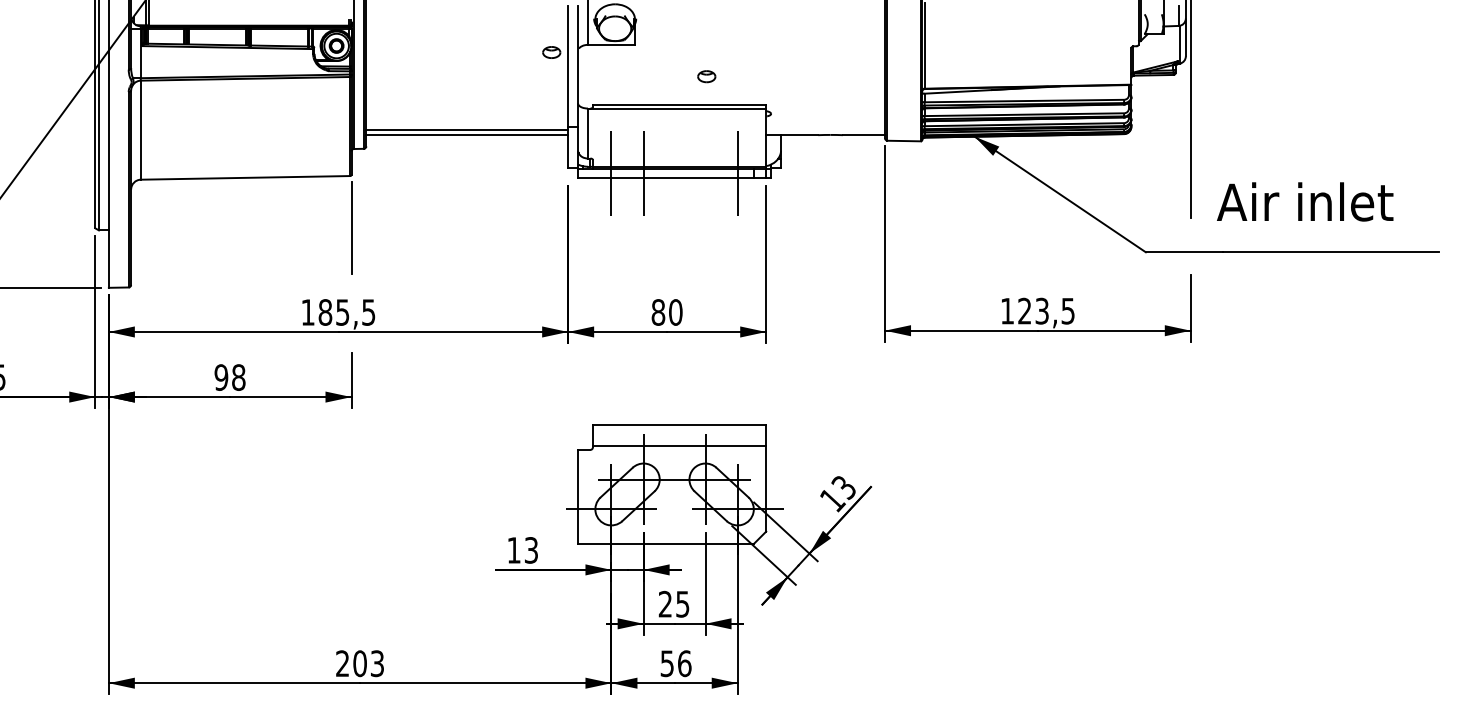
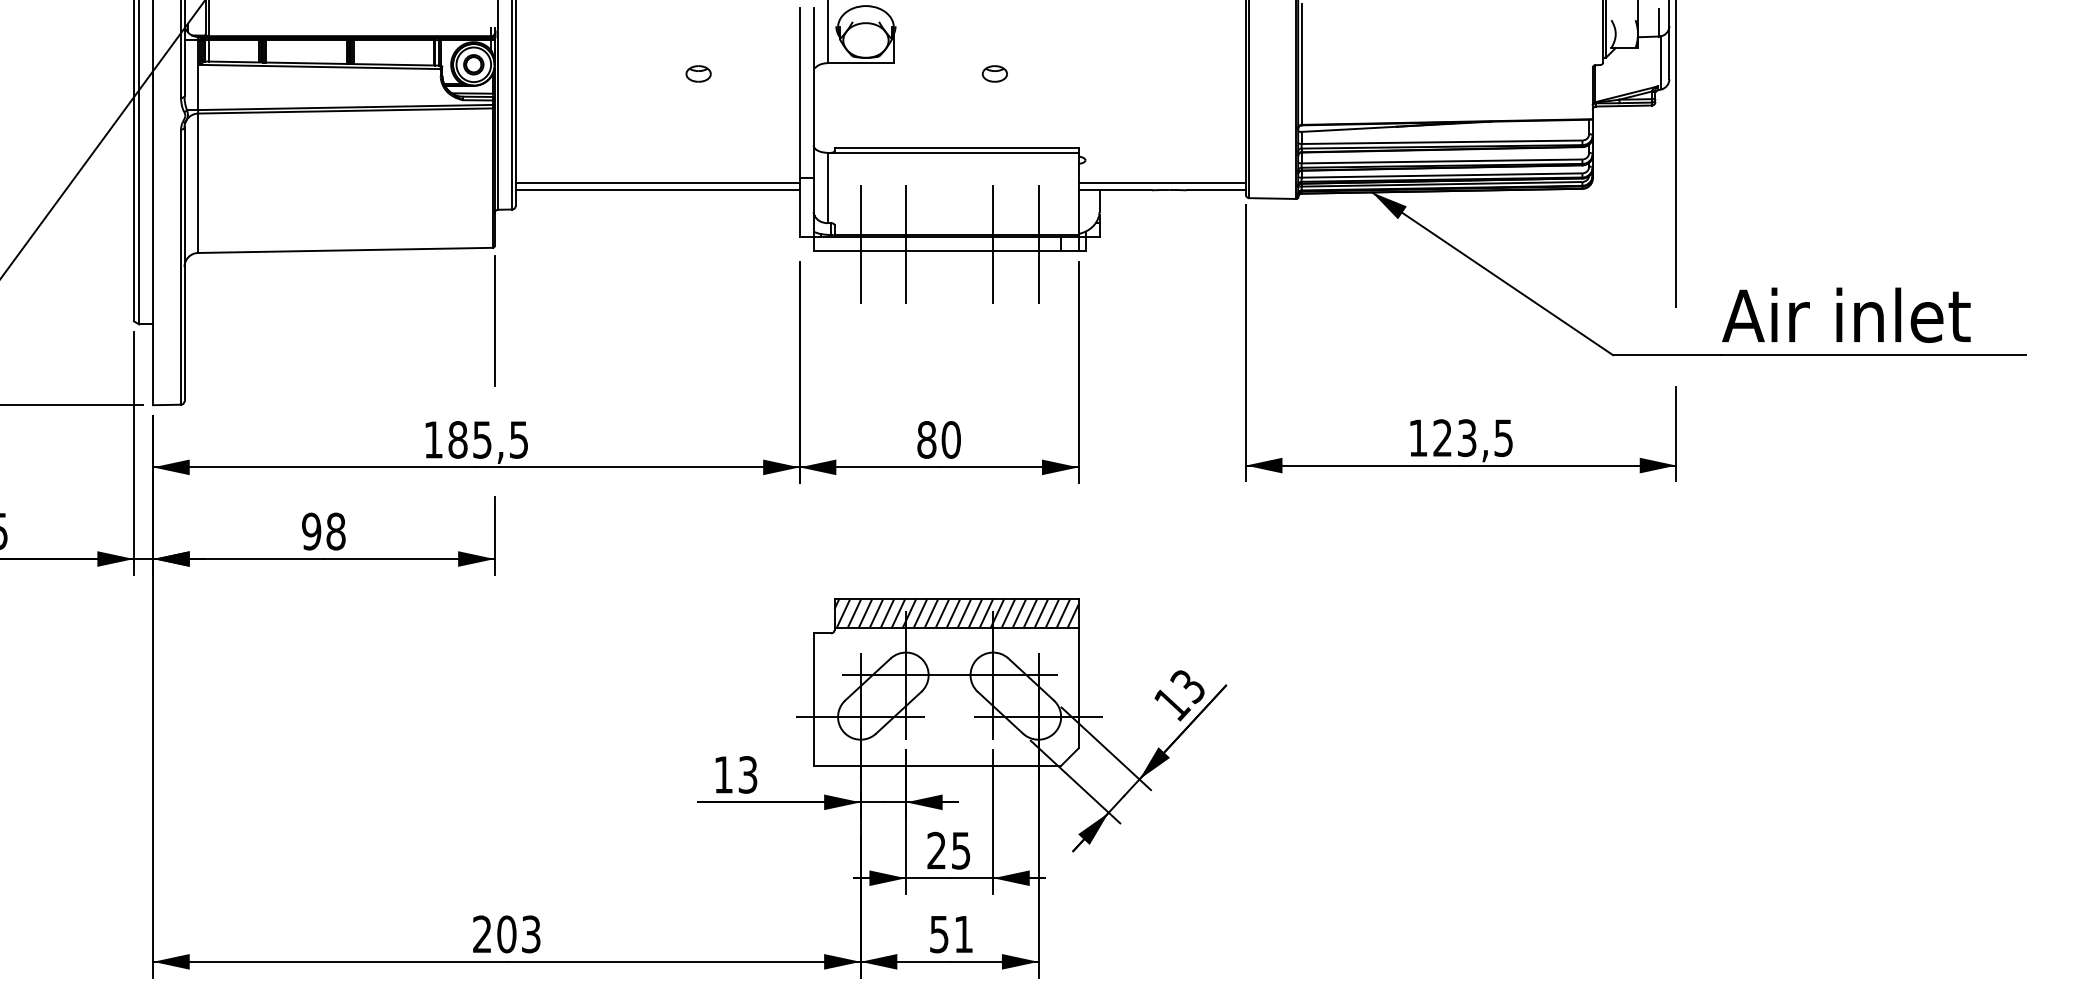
part: (551, 52) -> (698, 73), moved
part: (706, 76) -> (994, 73), moved
line: (825, 129) -> (1161, 182), added
line: (705, 173) -> (993, 244), added
text: (1305, 201) -> (1846, 314), moved
hatch: (679, 435) -> (956, 613), added
text: (684, 663) -> (963, 934), 56 -> 51

